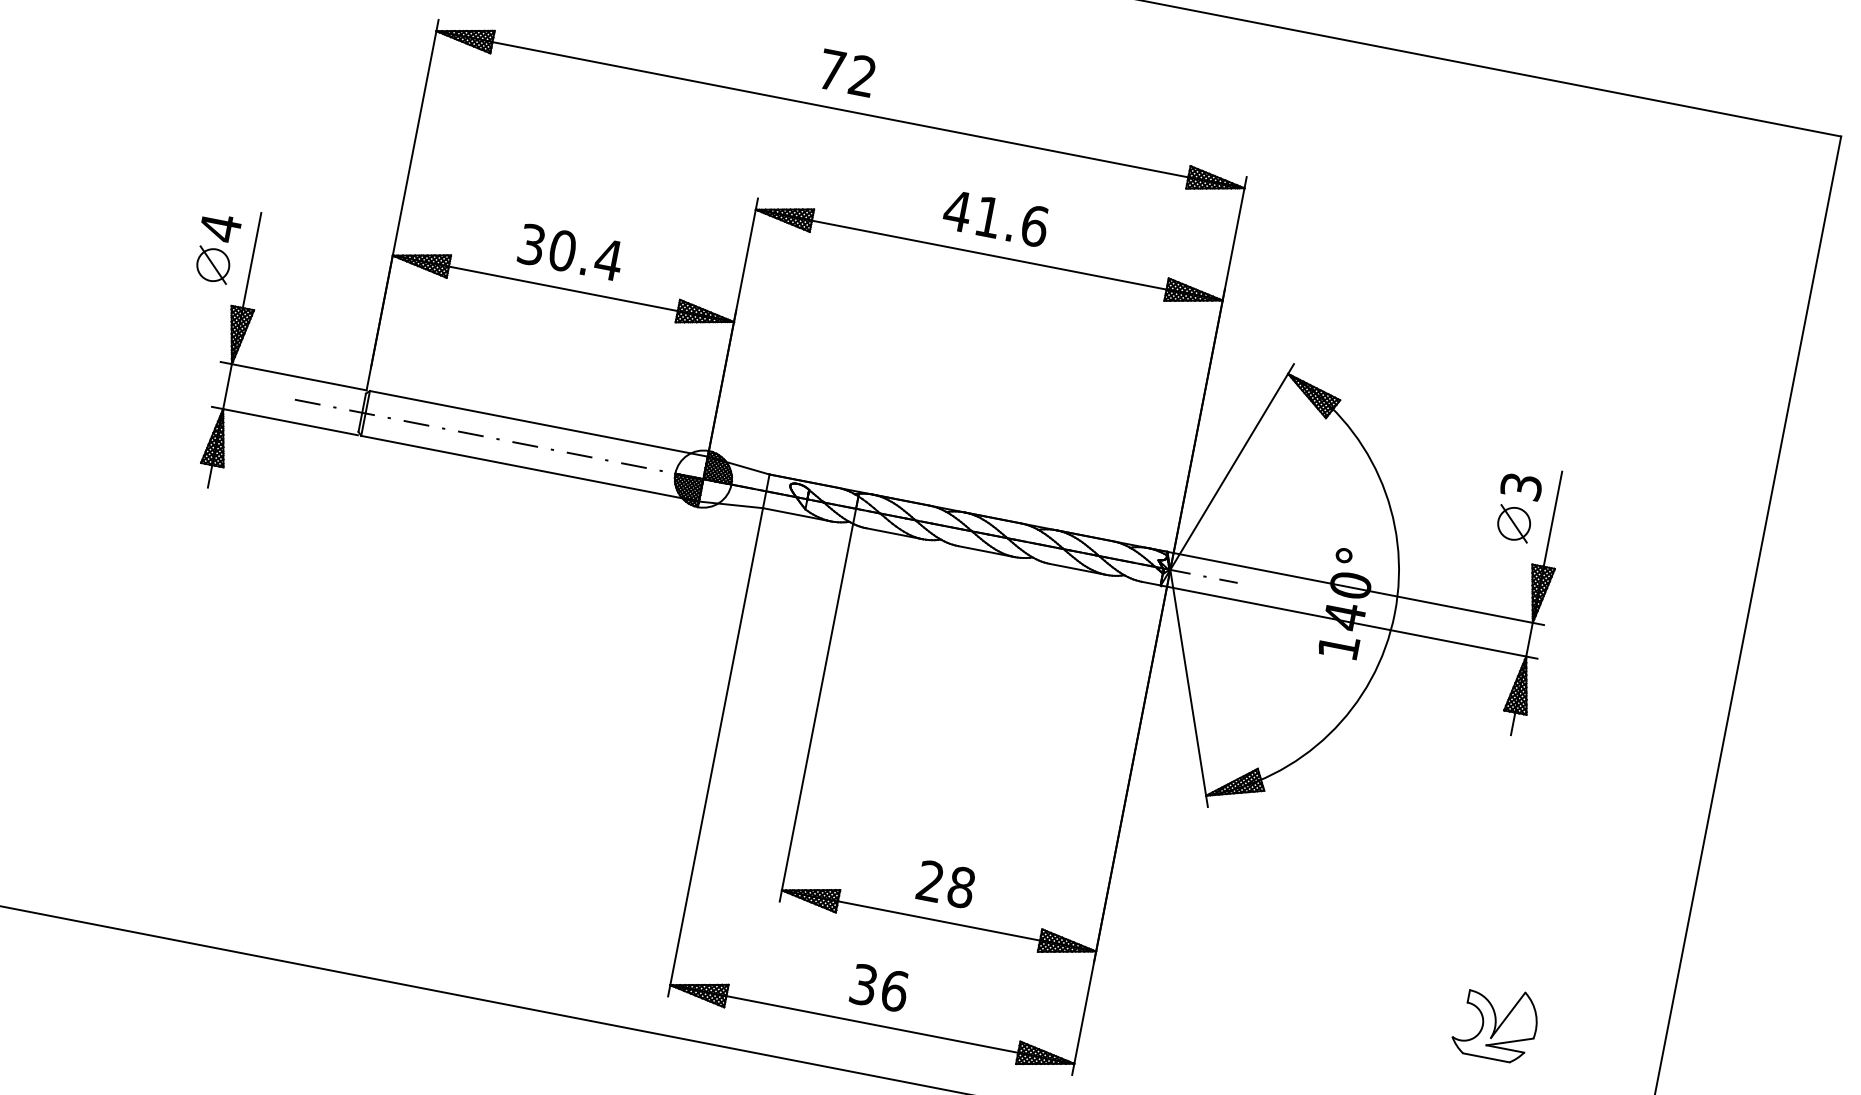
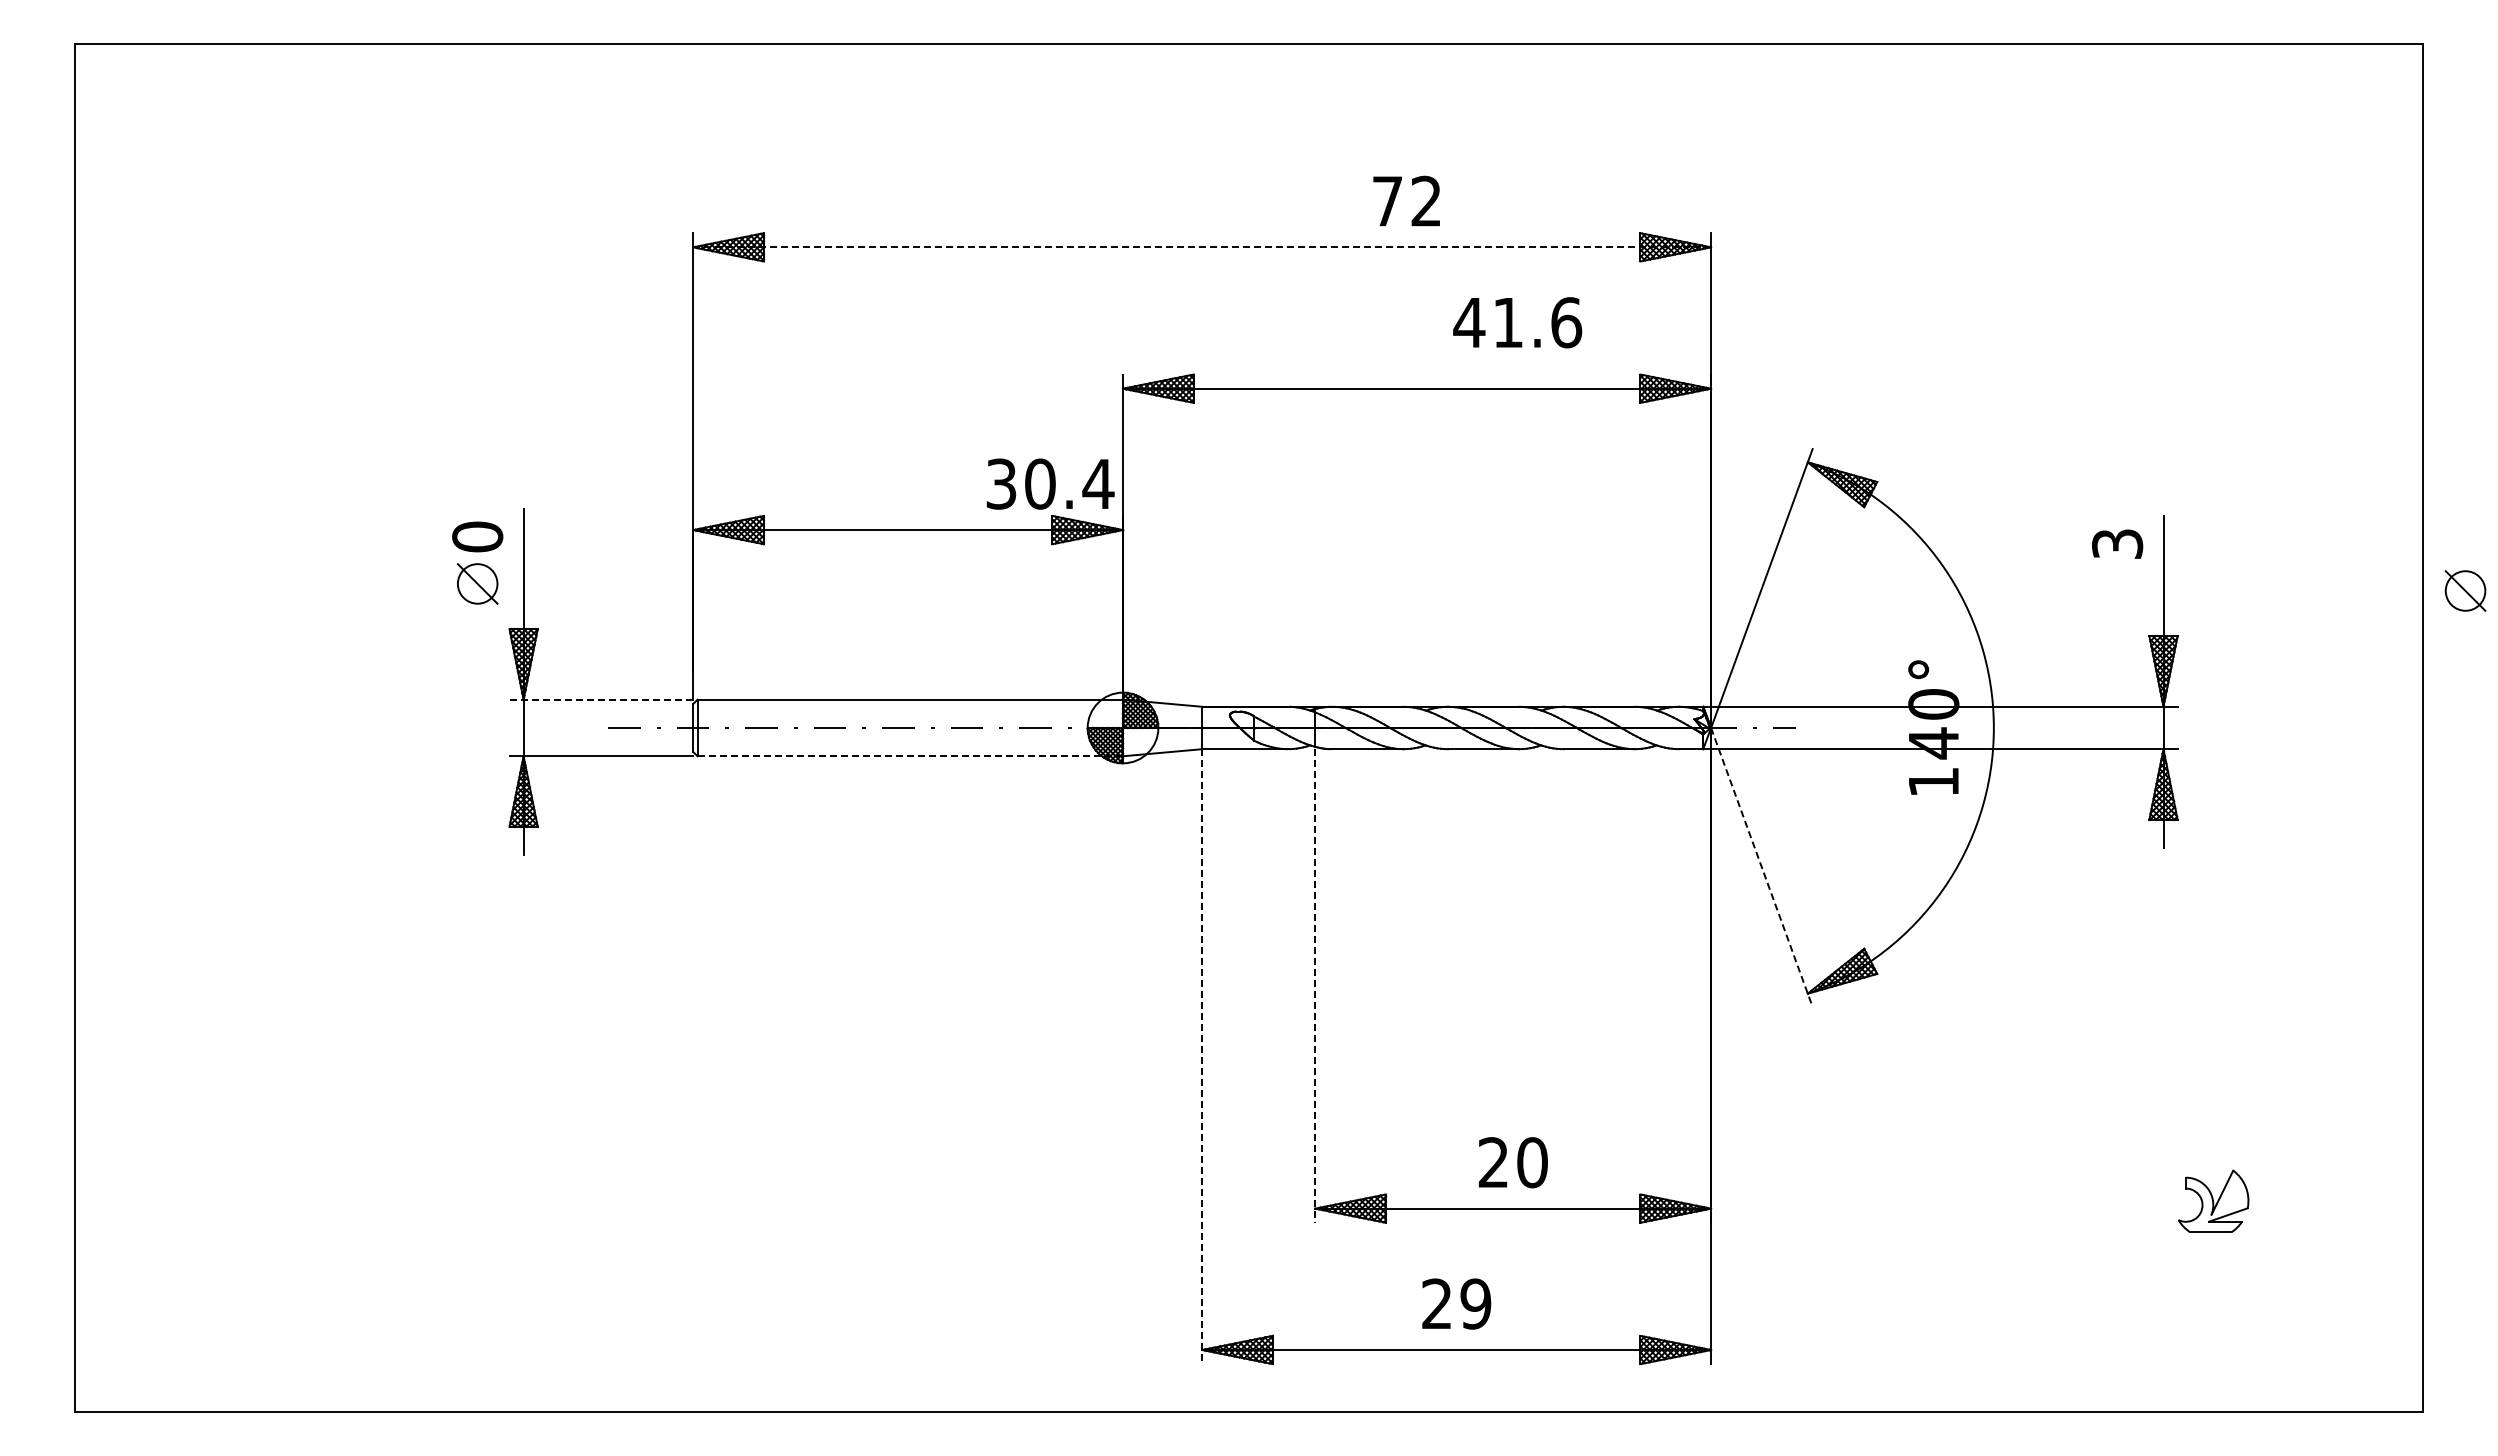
text: (847, 72) -> (1406, 200), moved
line: (840, 109) -> (1202, 247), solid -> dashed
text: (995, 218) -> (1517, 322), moved
text: (220, 228) -> (477, 537), 4 -> 0
text: (570, 251) -> (1050, 483), moved
line: (293, 376) -> (601, 699), solid -> dashed
line: (530, 468) -> (910, 756), solid -> dashed
part: (1514, 523) -> (2465, 590), moved
line: (1189, 688) -> (1762, 867), solid -> dashed
line: (816, 713) -> (1315, 985), solid -> dashed
line: (715, 752) -> (1202, 1057), solid -> dashed
text: (961, 887) -> (1532, 1162), 28 -> 20
text: (879, 987) -> (1456, 1303), 36 -> 29
part: (1496, 1023) -> (2213, 1201), size x0.7

